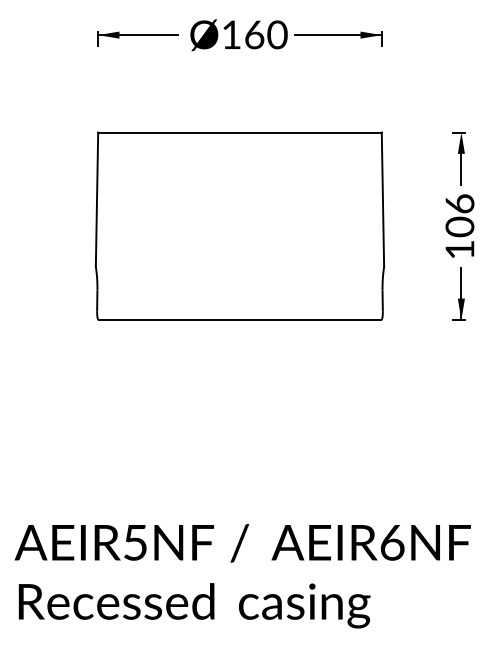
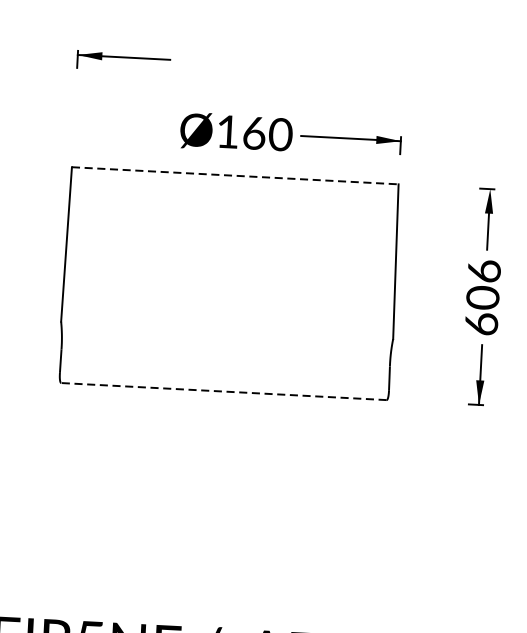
part: (286, 35) -> (291, 135), moved
line: (239, 132) -> (234, 175), solid -> dashed
text: (459, 249) -> (481, 323), 106 -> 606
line: (239, 319) -> (223, 391), solid -> dashed

